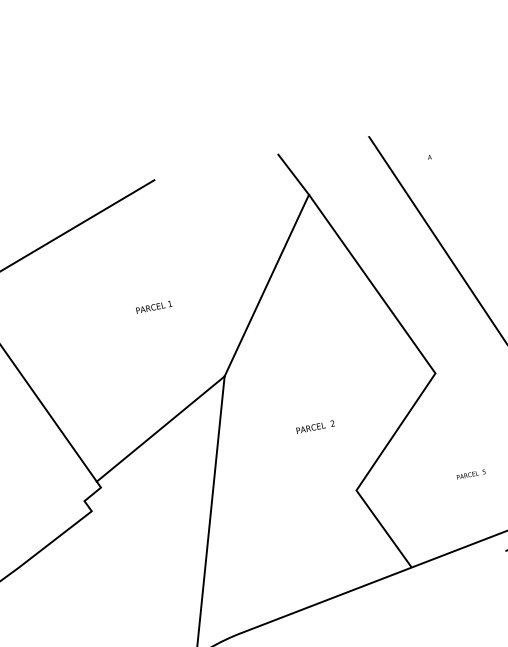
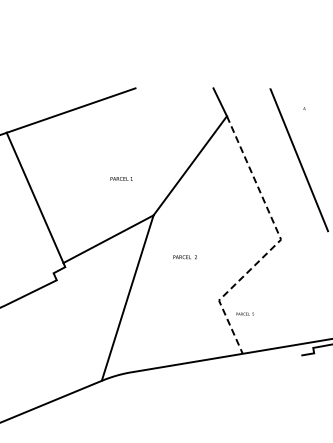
text: (153, 306) -> (121, 178), moved
line: (429, 381) -> (276, 243), solid -> dashed
text: (314, 427) -> (184, 257), moved
text: (469, 473) -> (244, 313), moved

